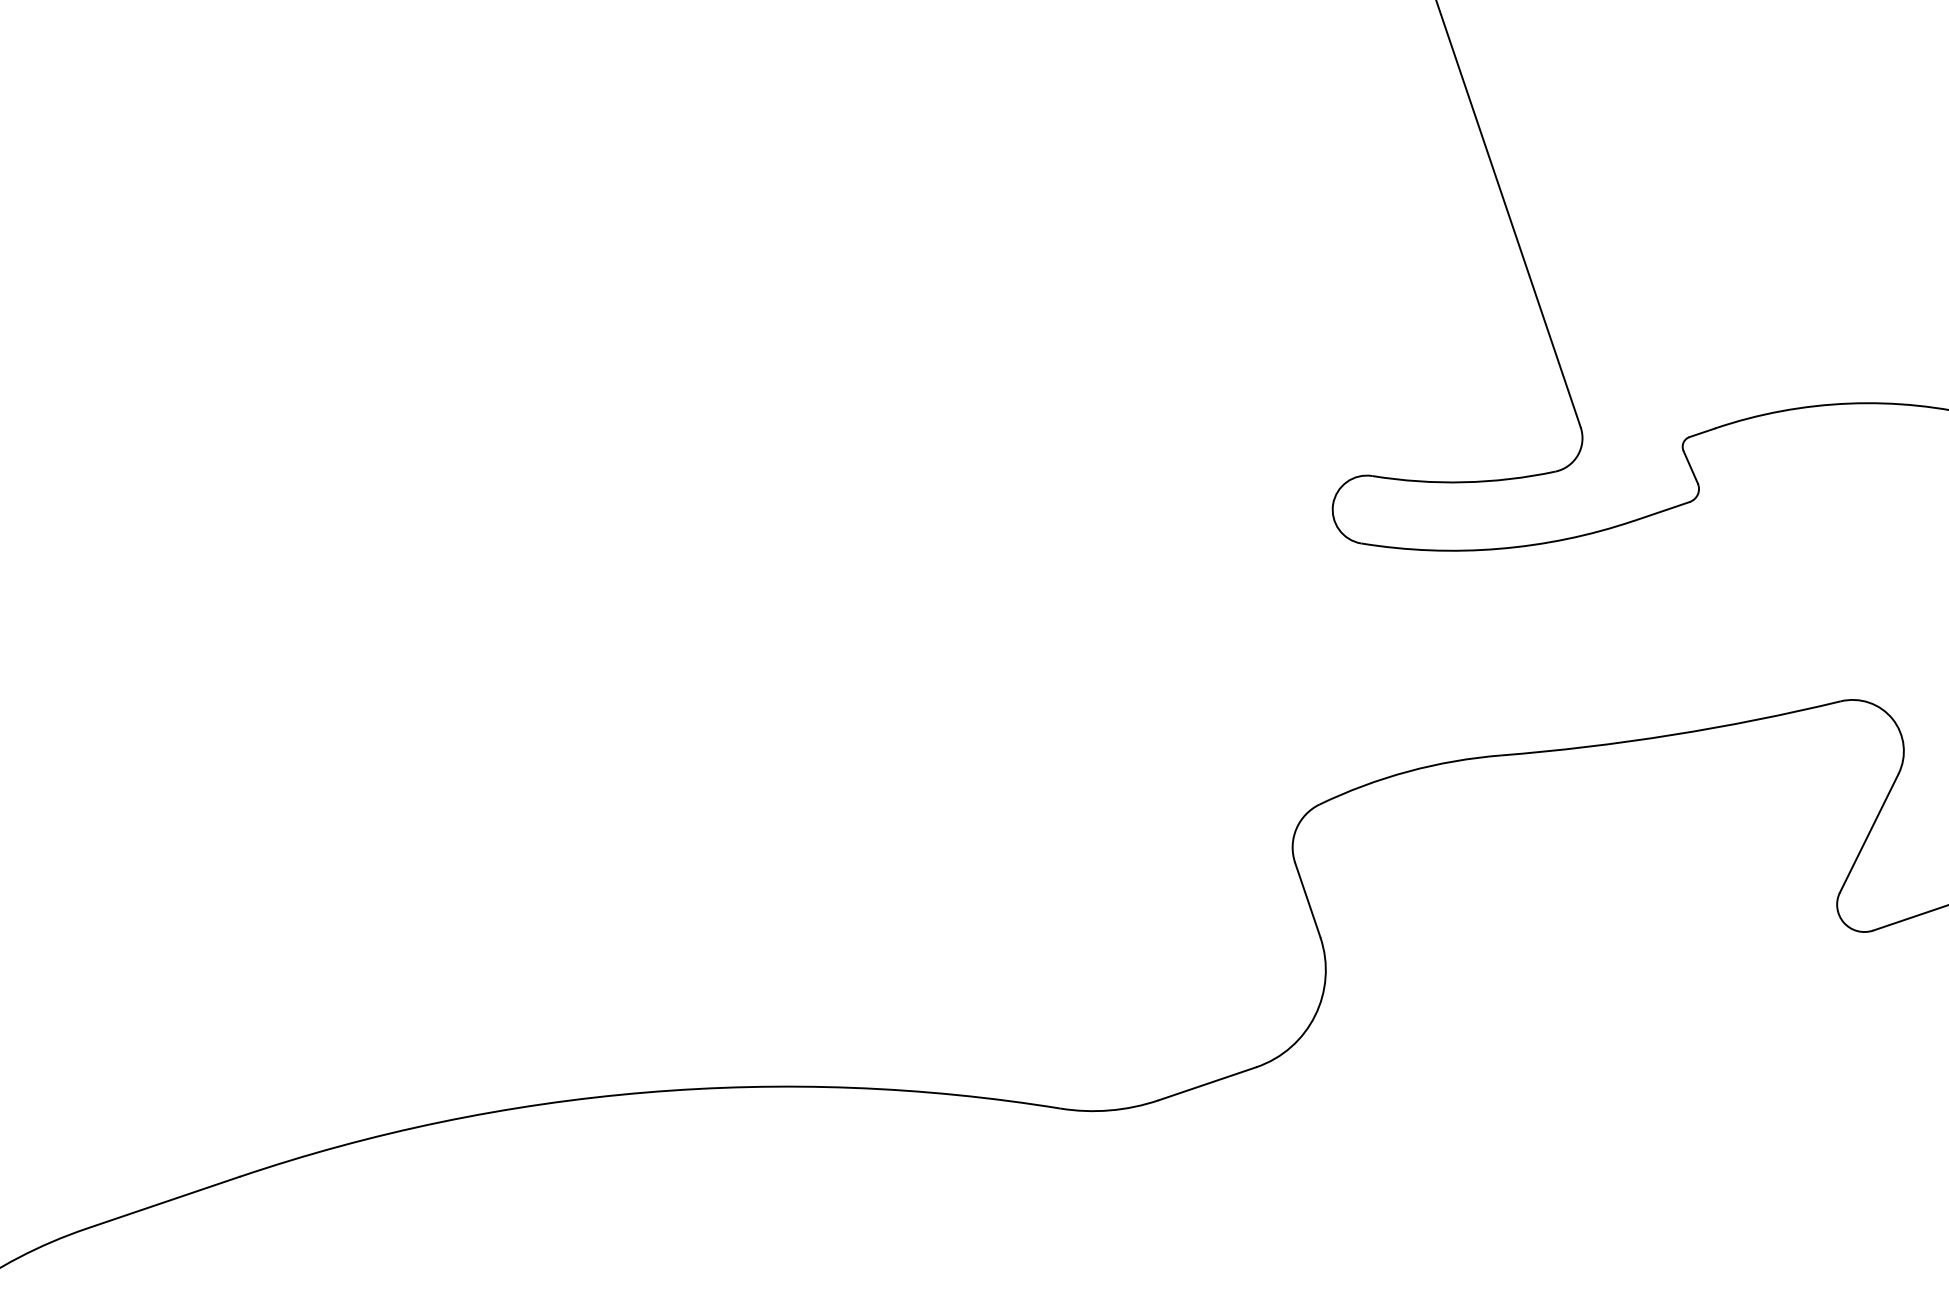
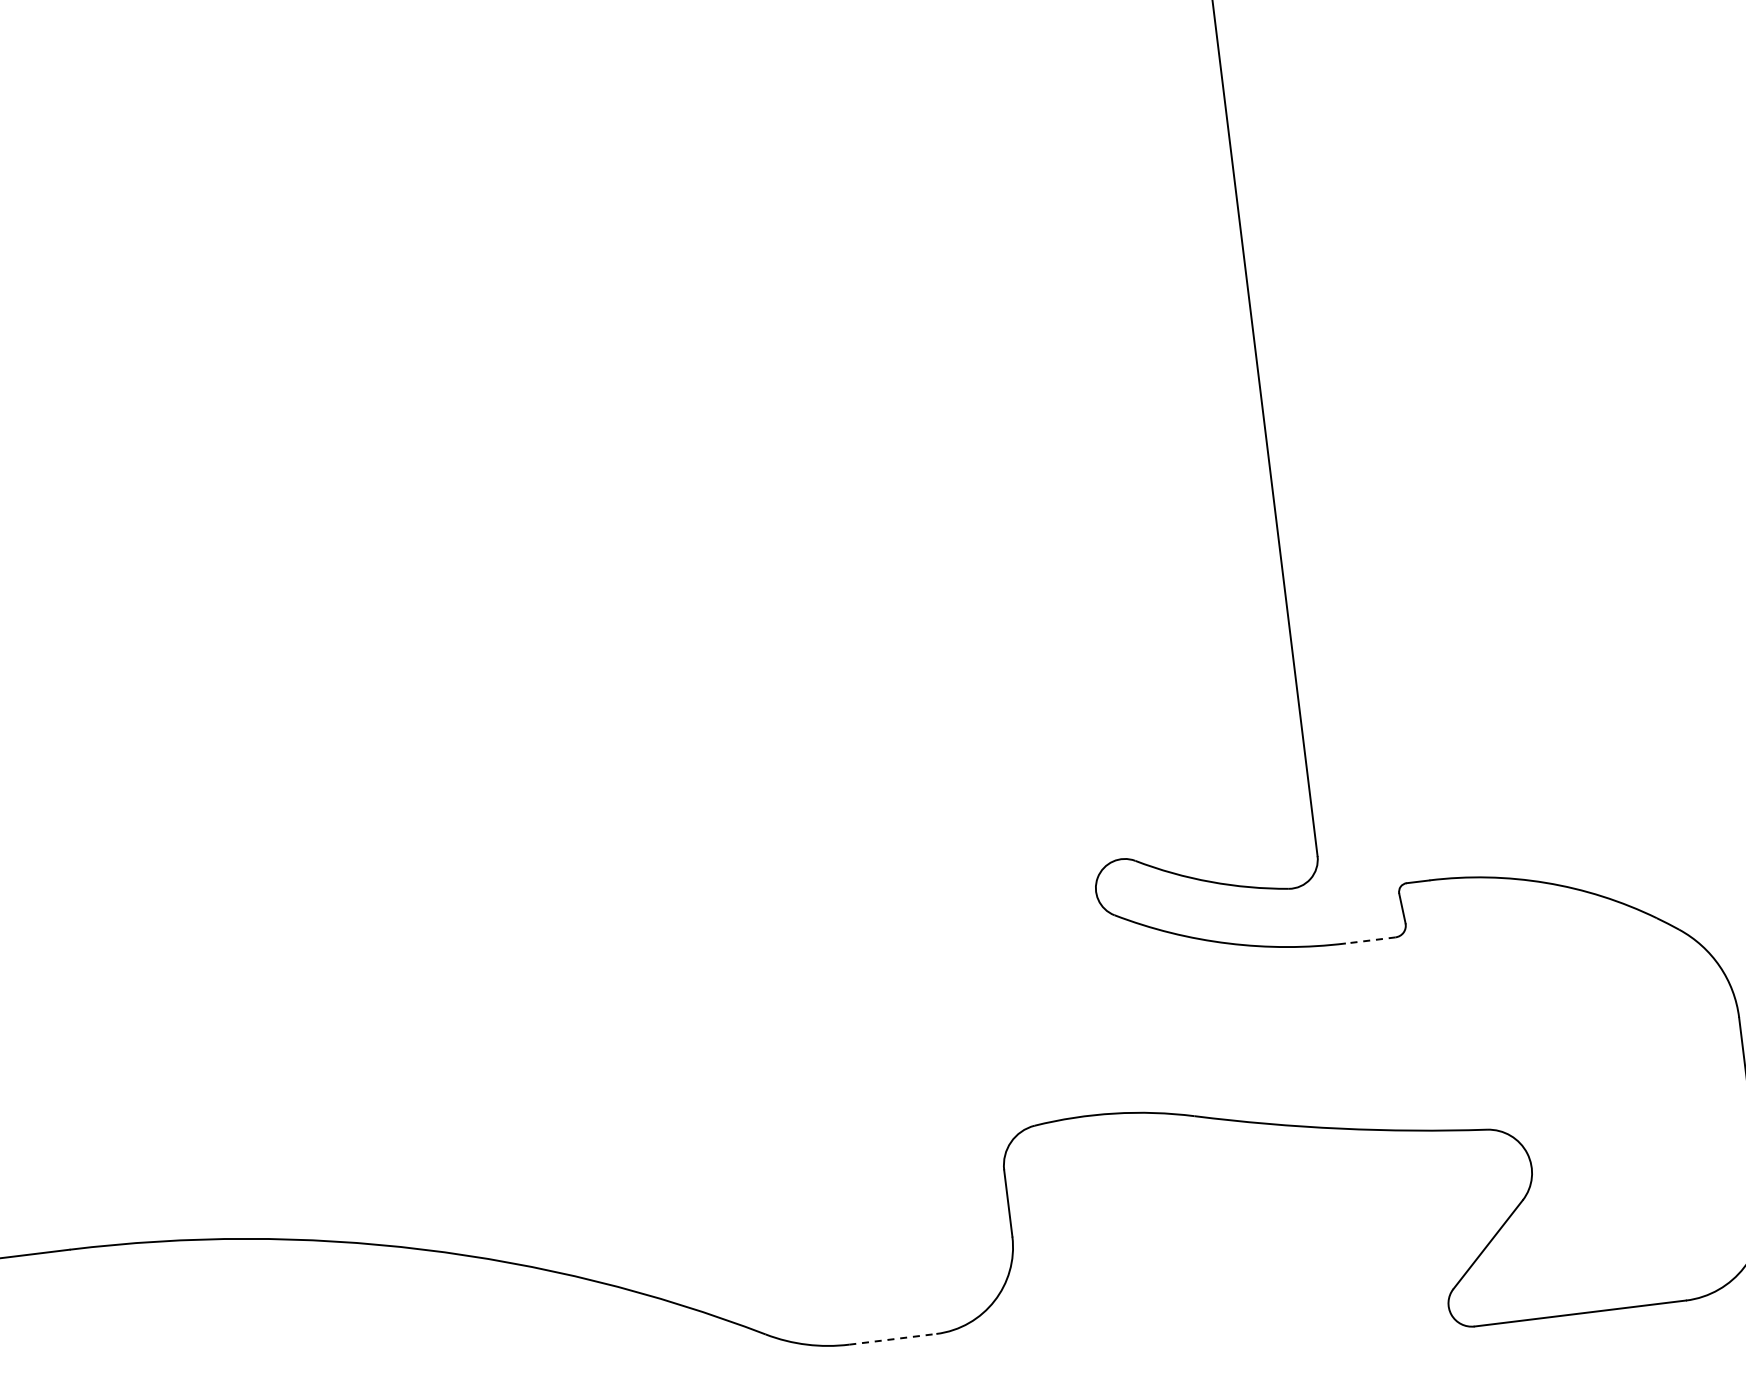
line: (1661, 511) -> (1370, 940), solid -> dashed
line: (1207, 1084) -> (892, 1339), solid -> dashed

